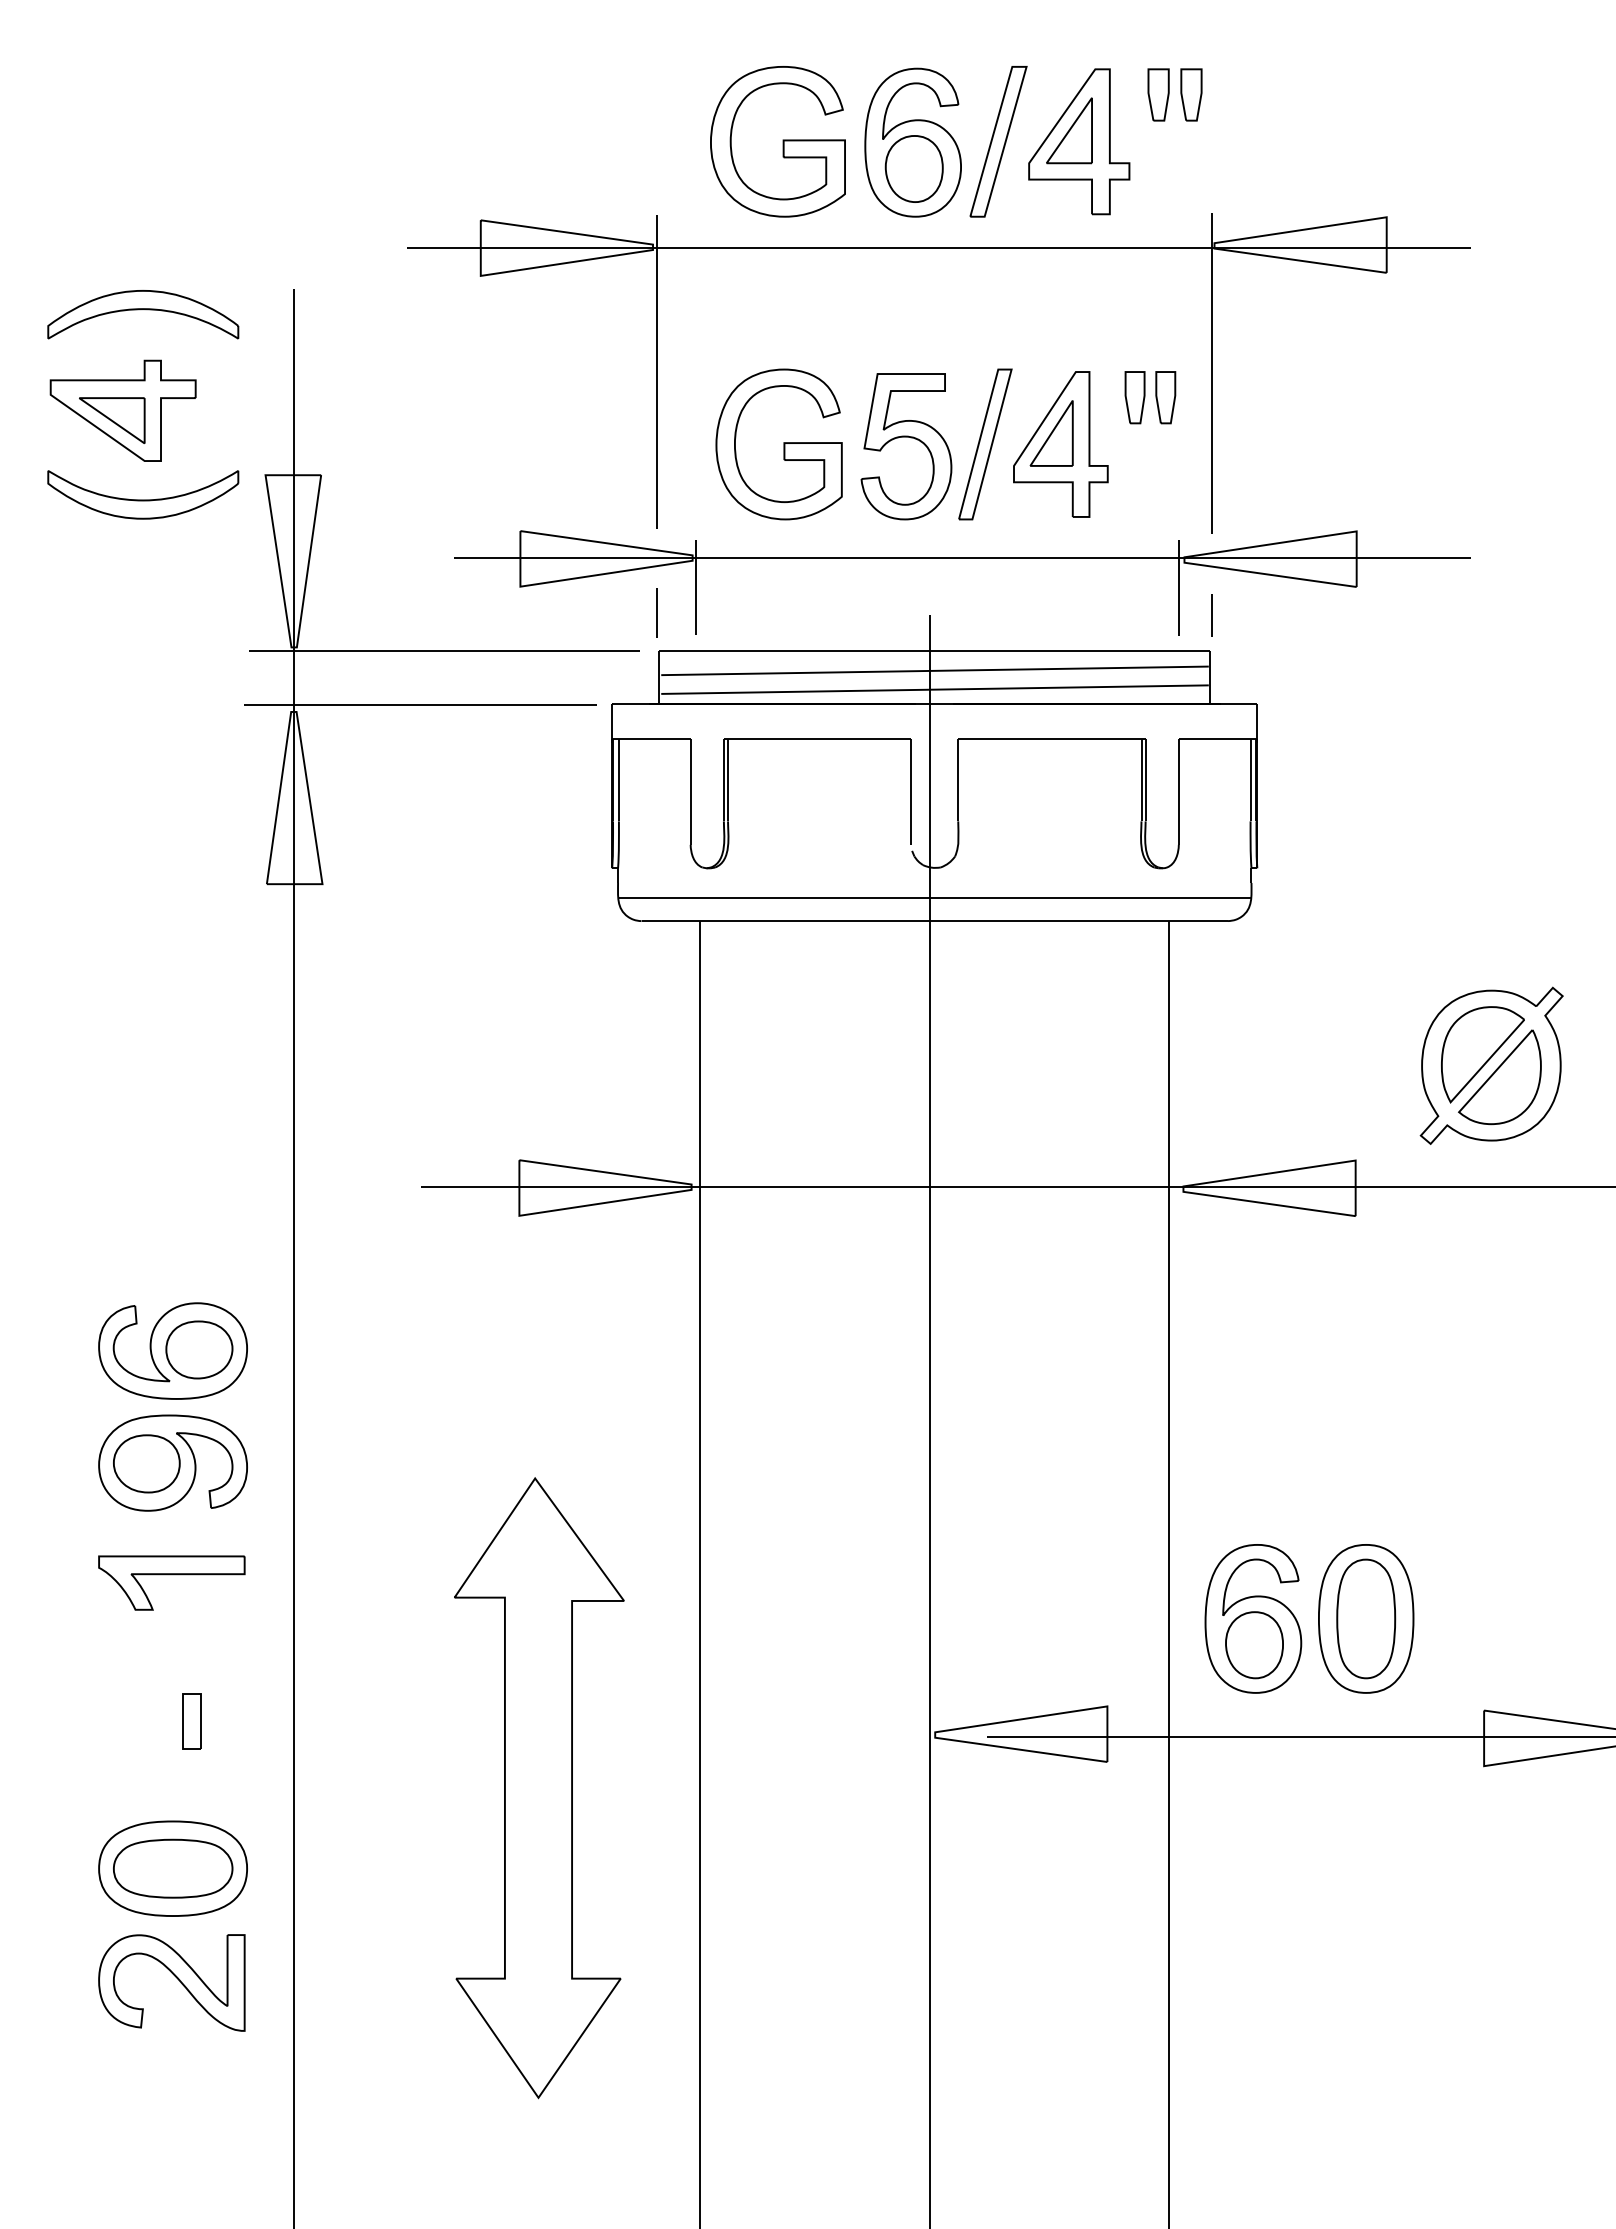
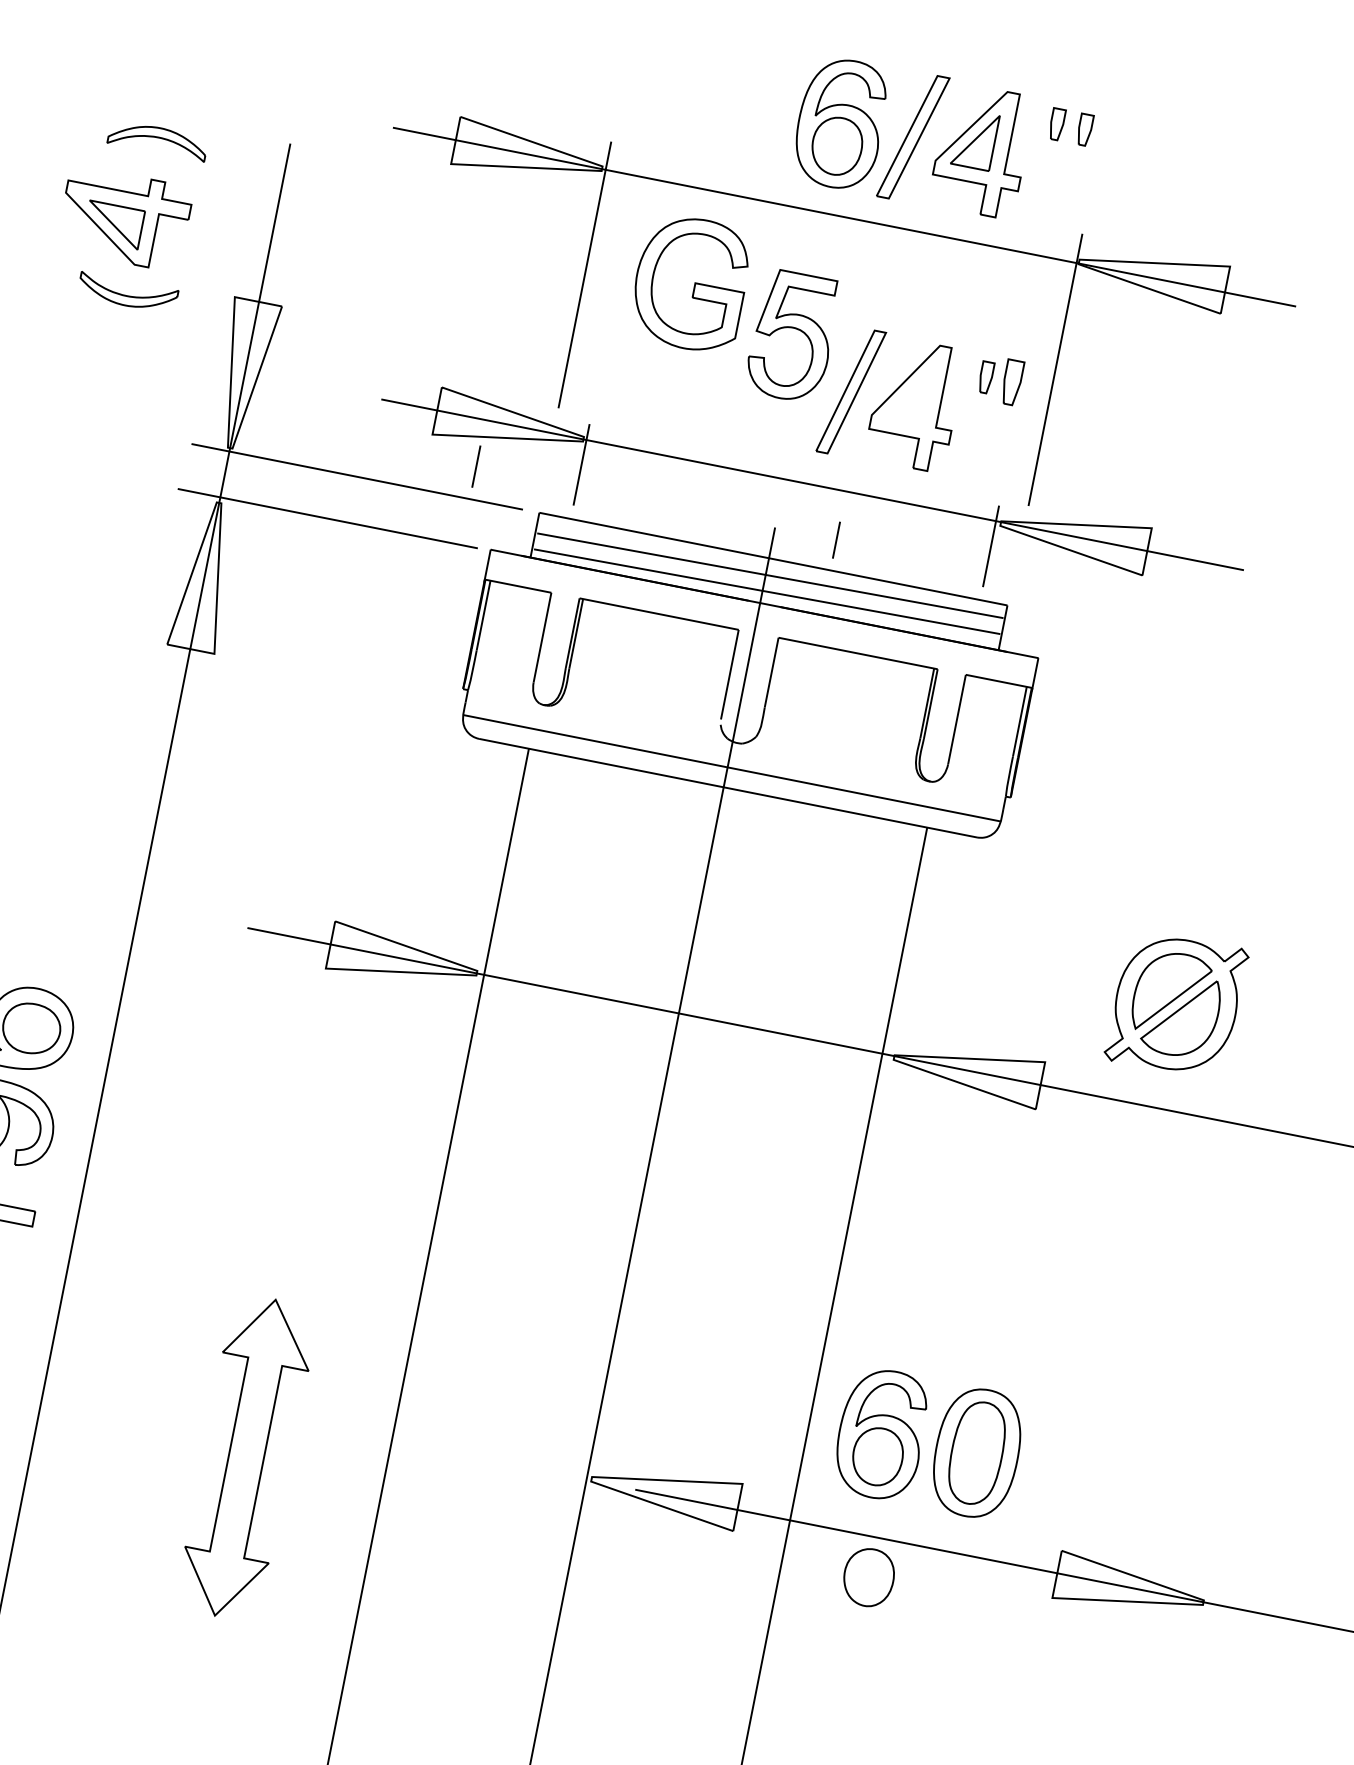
part: (1158, 94) -> (1057, 124), size x0.7
part: (1191, 94) -> (1085, 129), size x0.7
part: (777, 141) -> (725, 99), removed
part: (143, 314) -> (158, 140), size x0.6
part: (1134, 397) -> (985, 377), size x0.7
part: (1051, 433) -> (909, 393), removed
part: (910, 438) -> (797, 330), moved
part: (778, 444) -> (690, 283), moved
part: (143, 494) -> (128, 292), size x0.6
line: (656, 612) -> (475, 465), moved
line: (1211, 615) -> (836, 539), moved
part: (1271, 1784) -> (868, 1577), added
part: (539, 1788) -> (246, 1458), size x0.6

